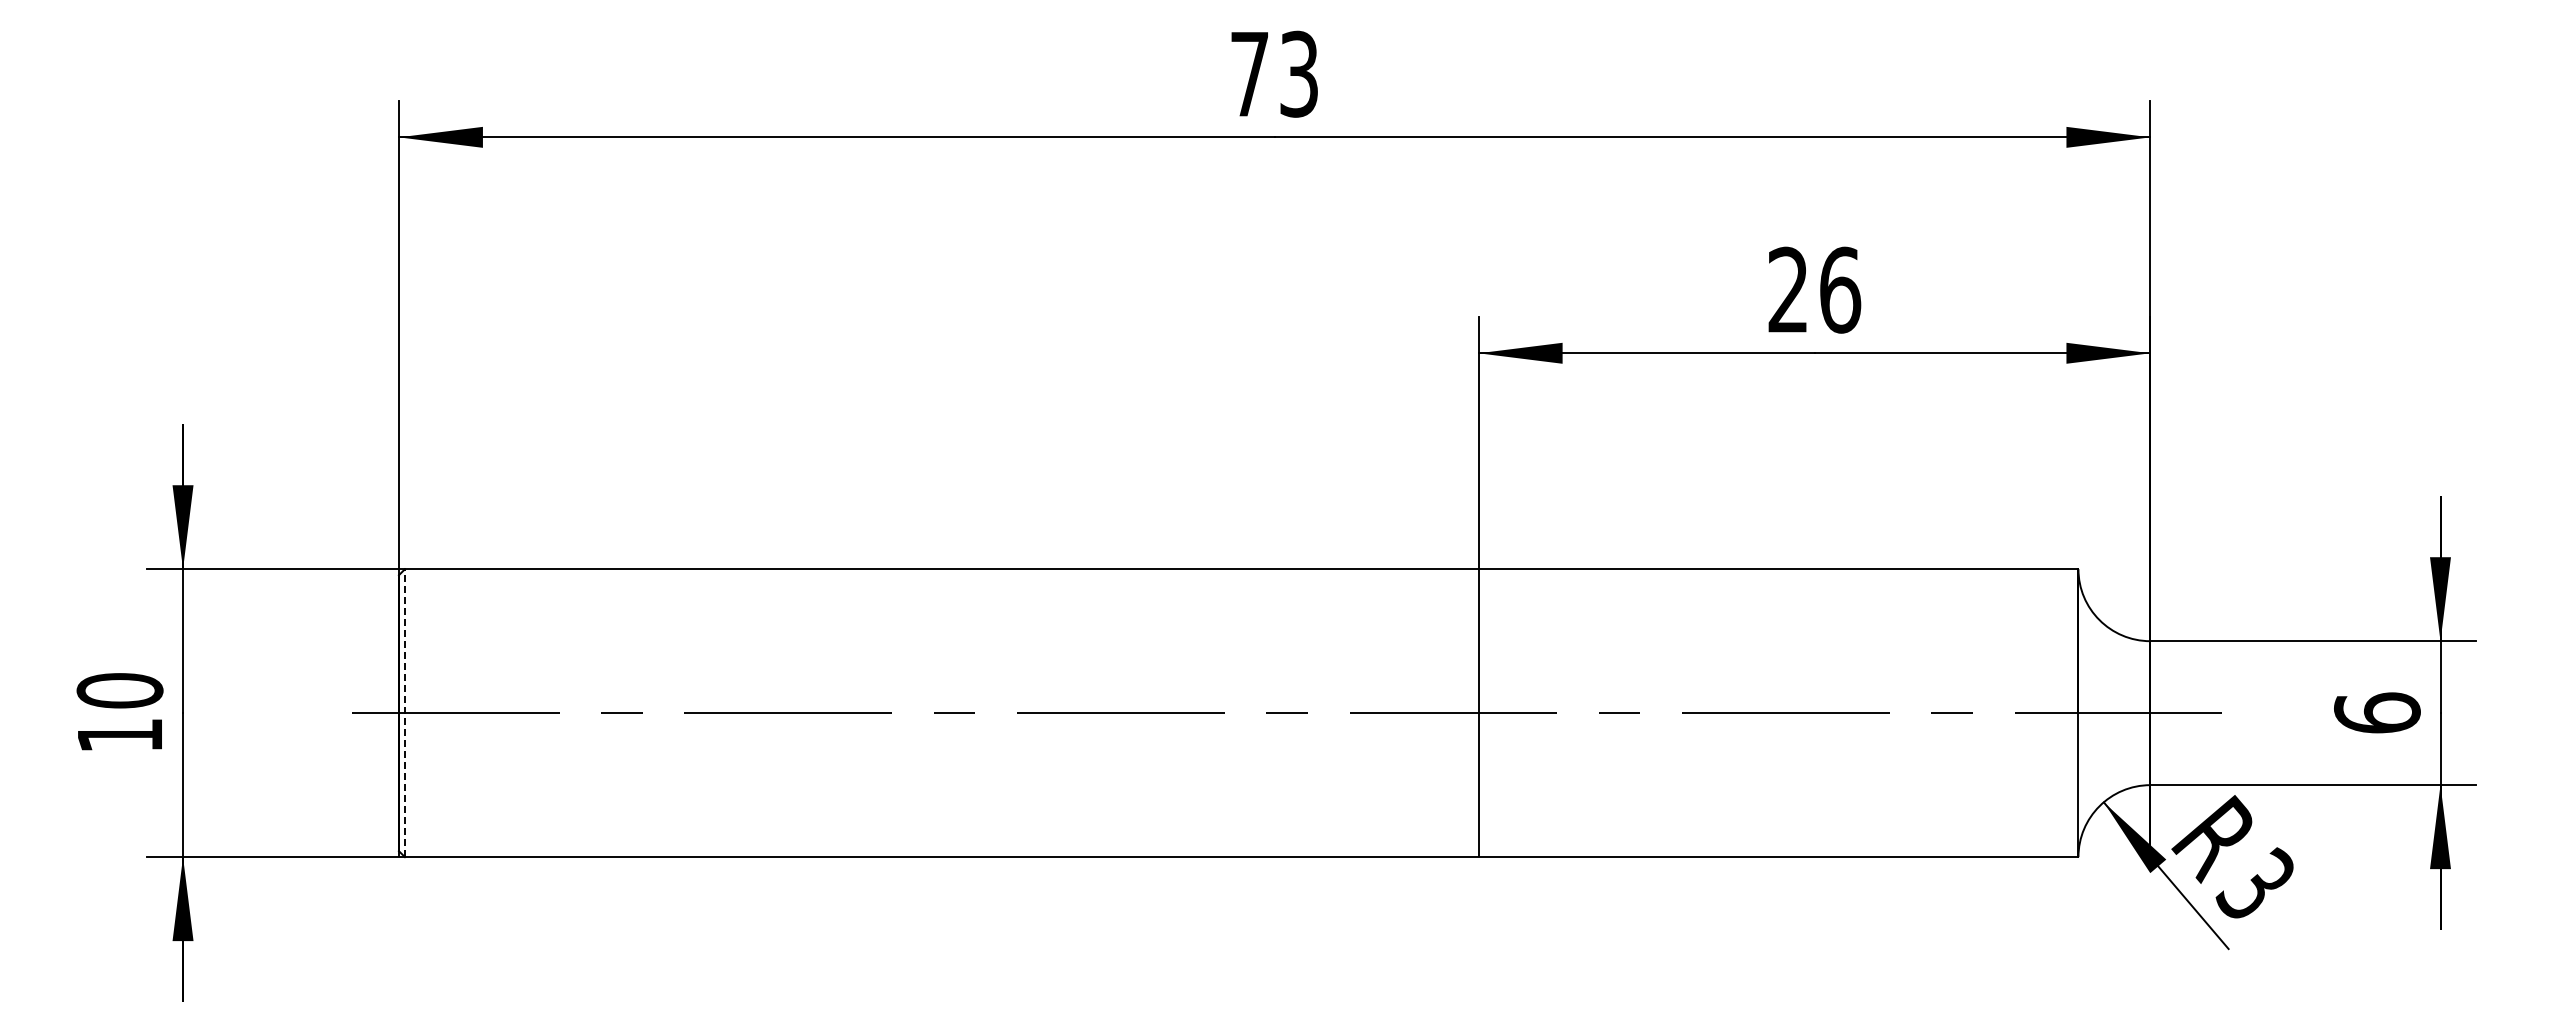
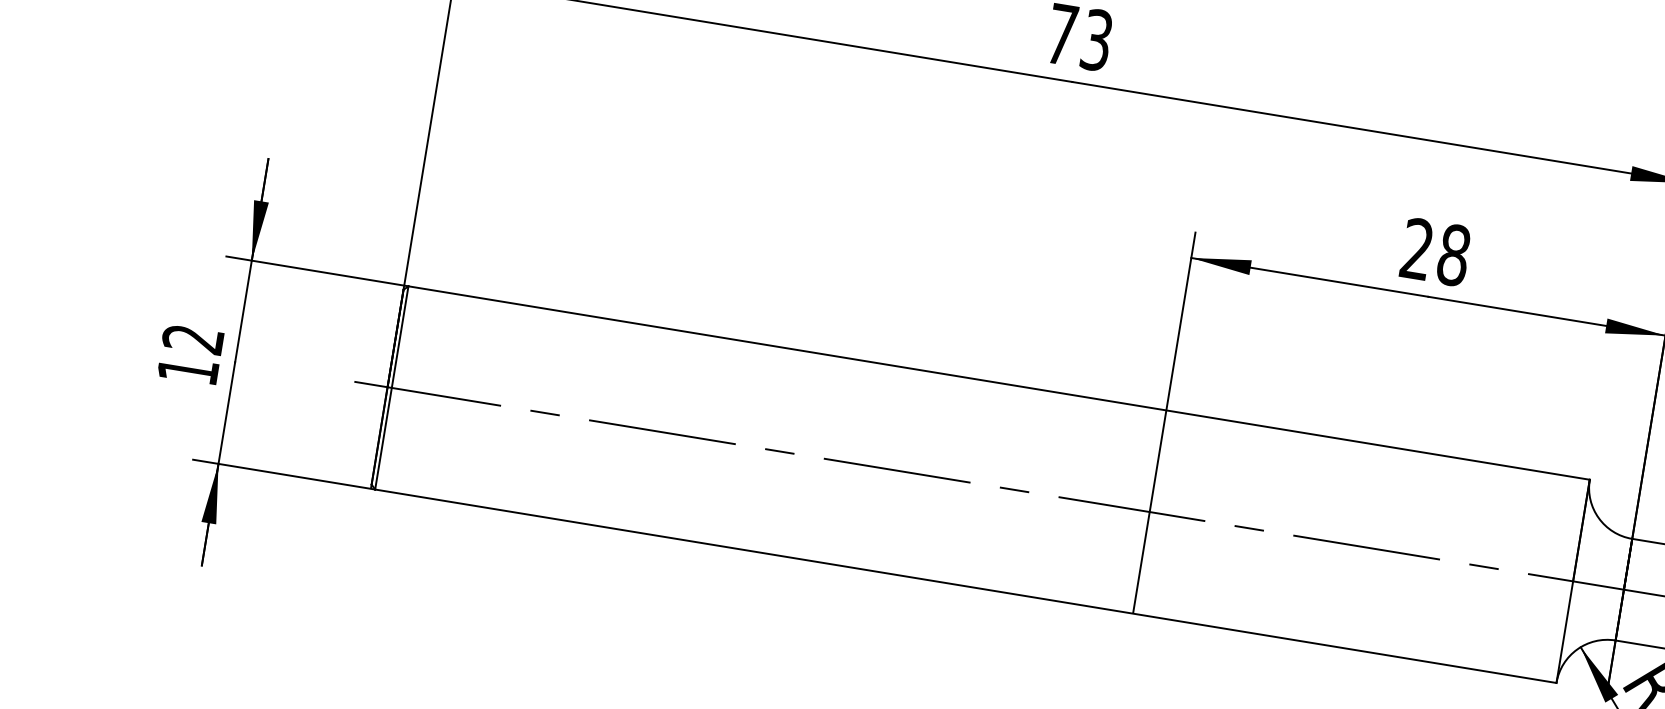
text: (1840, 289) -> (1454, 254), 26 -> 28
text: (119, 690) -> (192, 338), 10 -> 12
line: (404, 713) -> (391, 388), dashed -> solid

